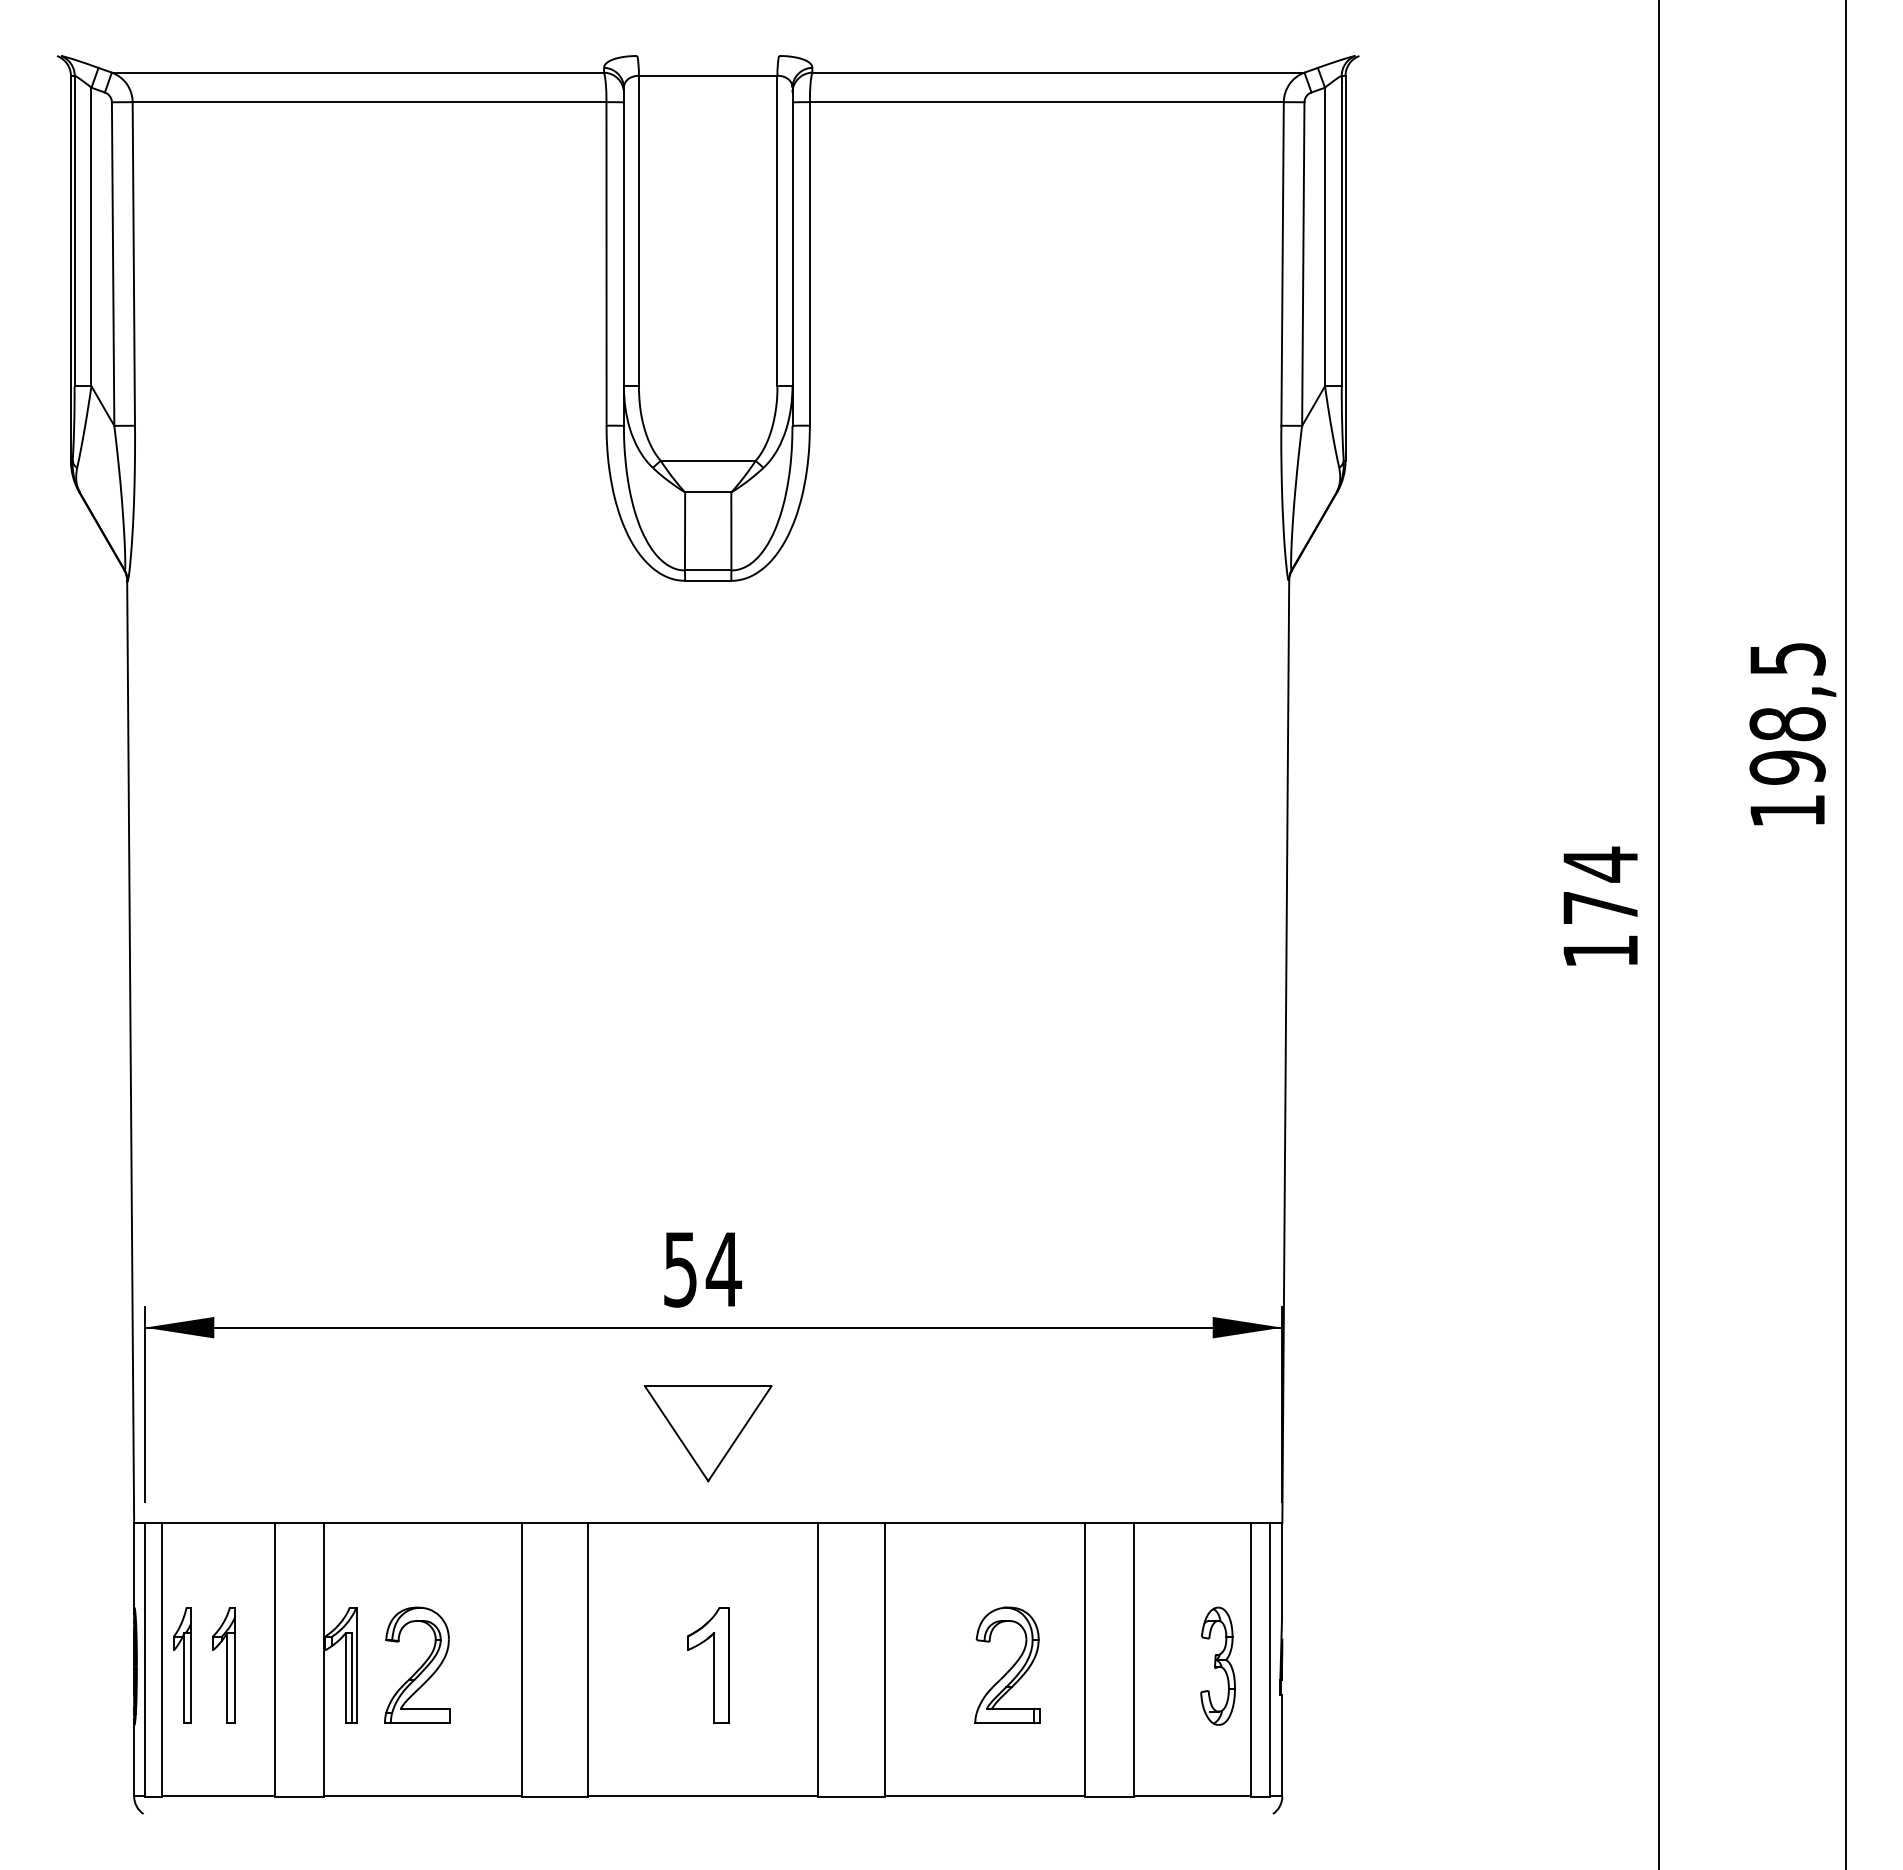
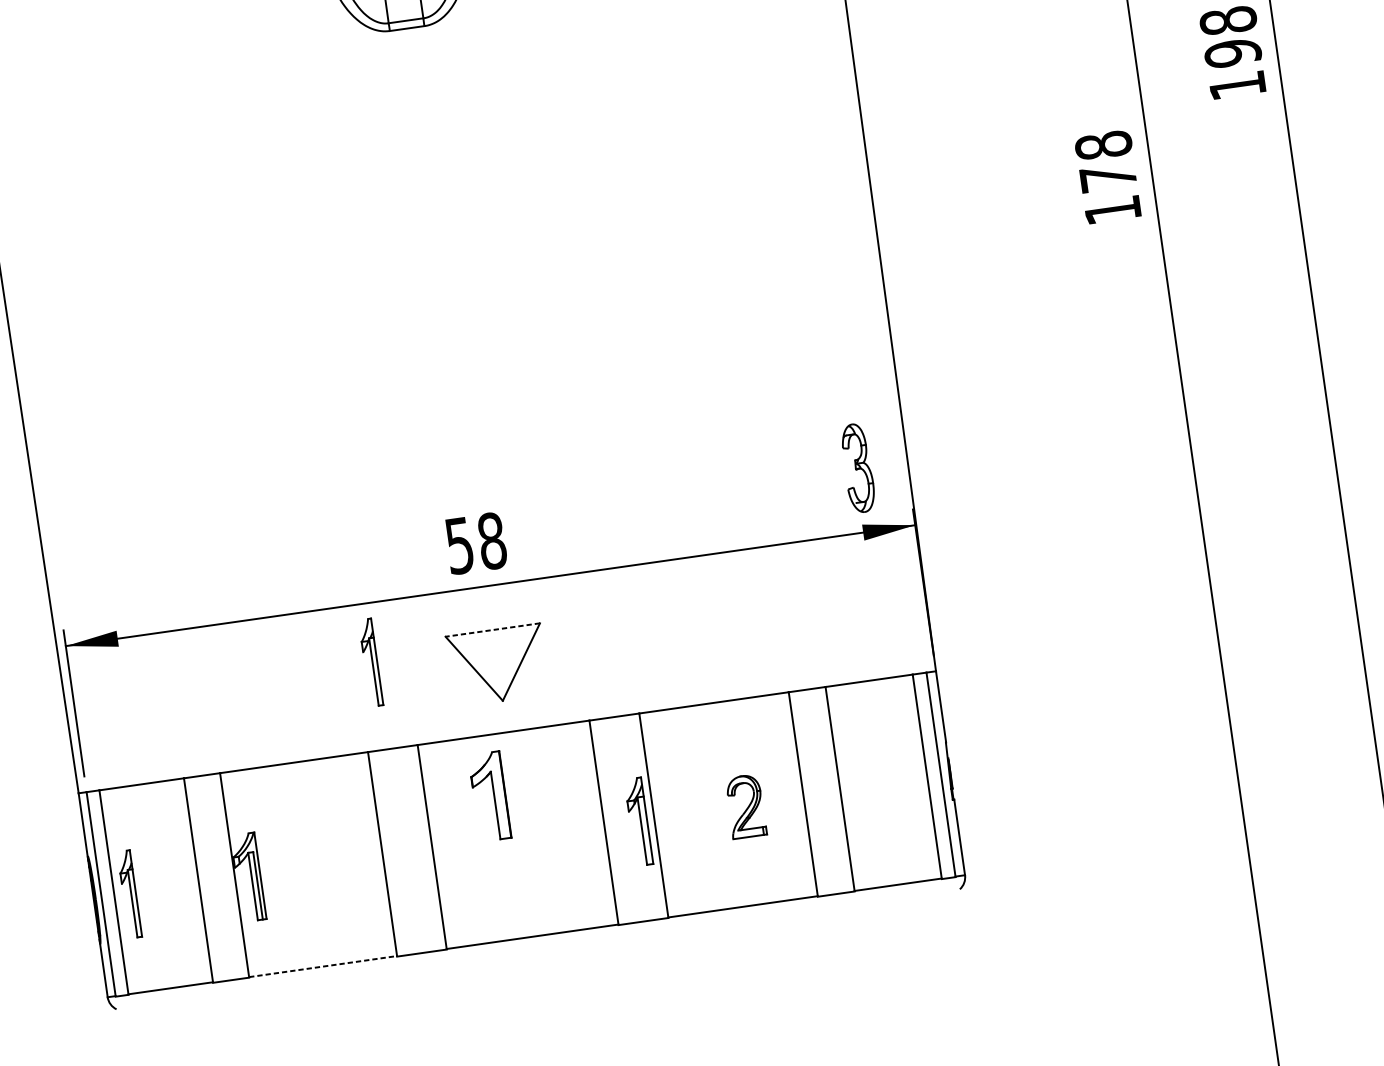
text: (1600, 864) -> (1103, 145), 174 -> 178
text: (723, 1269) -> (491, 541), 54 -> 58
line: (707, 1386) -> (492, 630), solid -> dashed
part: (542, 1406) -> (371, 662), added
part: (417, 1664) -> (305, 868), removed
part: (1007, 1664) -> (745, 805), size x0.7
part: (223, 1665) -> (638, 821), moved
part: (708, 1665) -> (490, 796), moved
part: (1217, 1665) -> (857, 467), moved
line: (423, 1796) -> (323, 966), solid -> dashed

